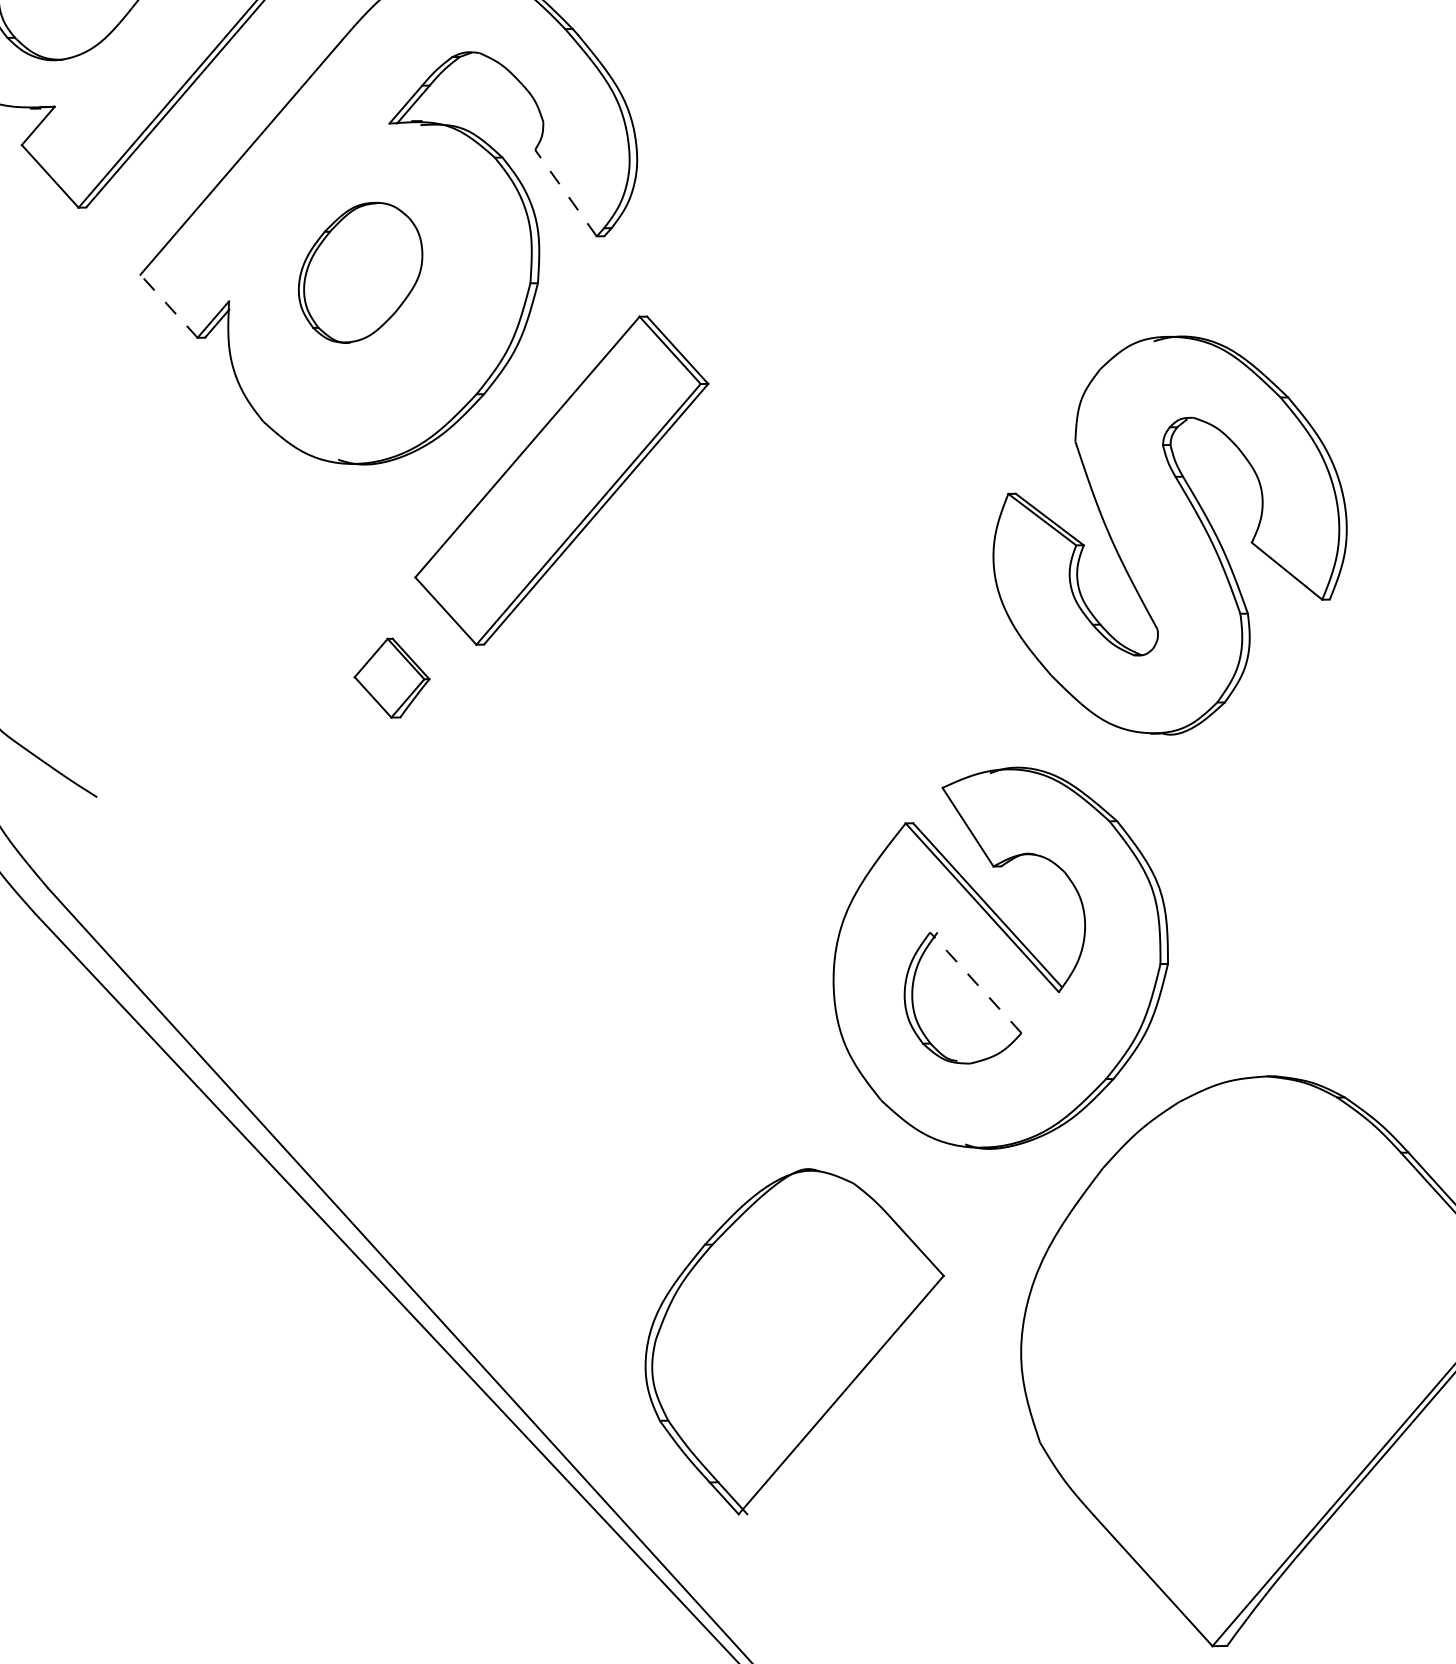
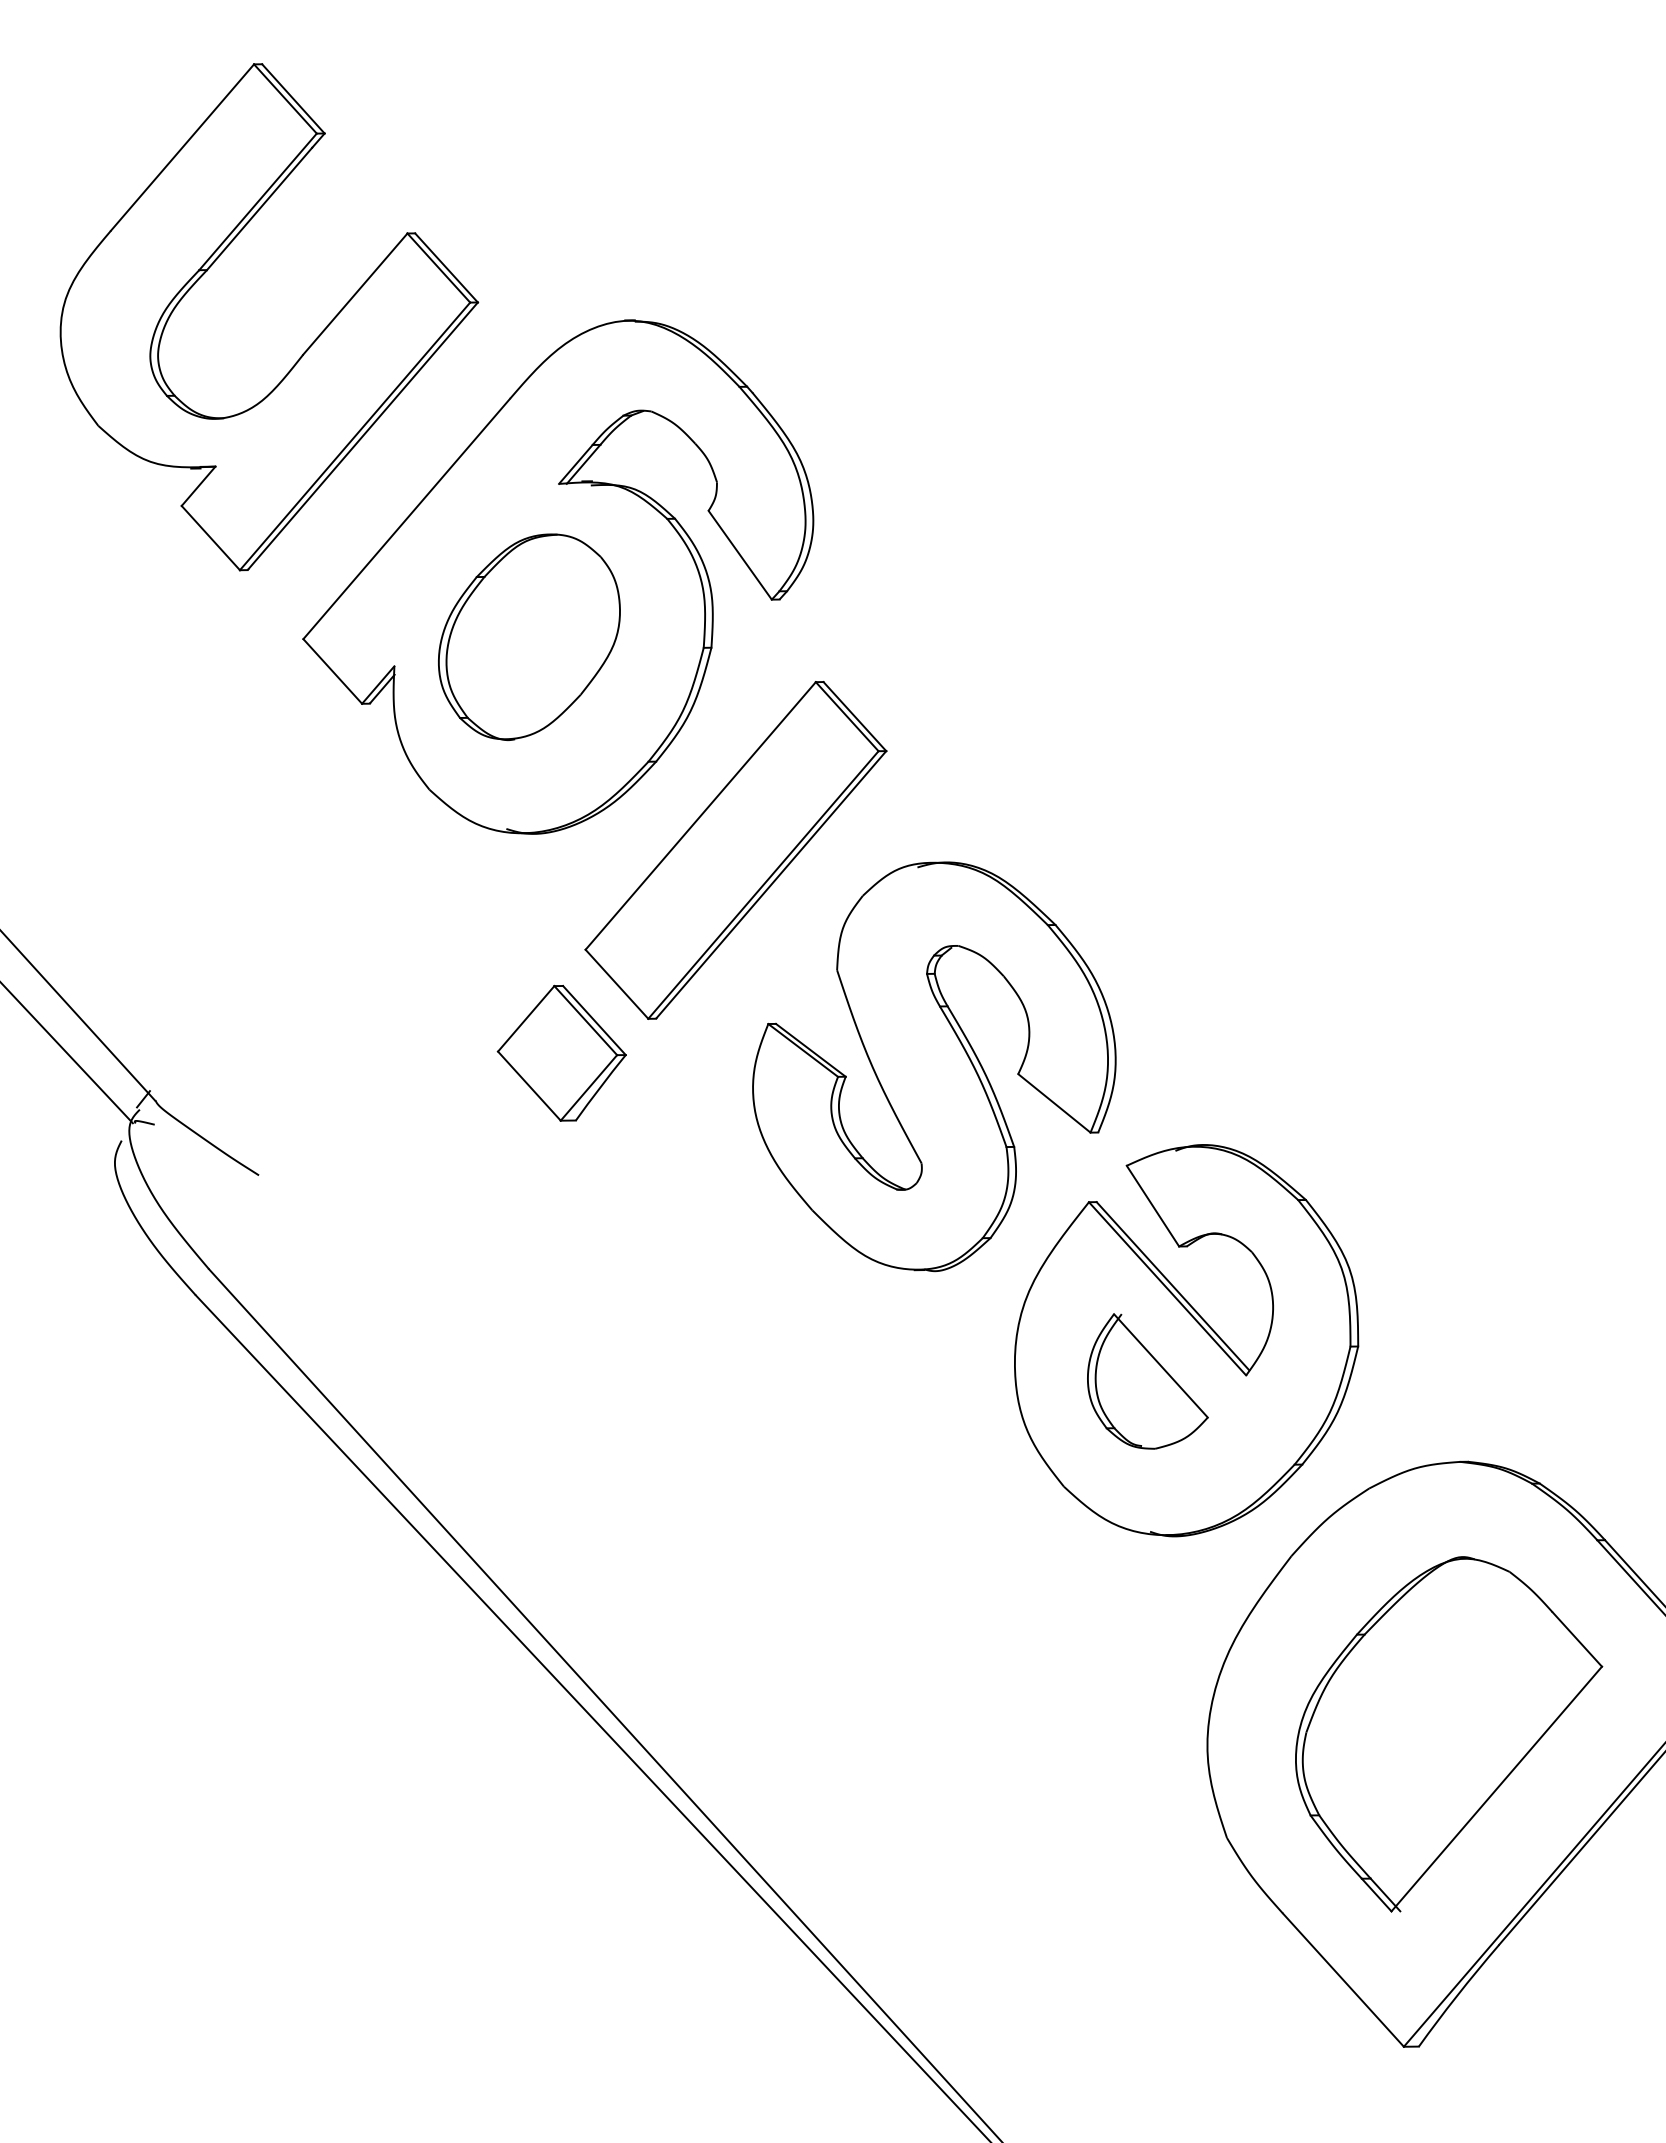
line: (565, 192) -> (739, 554), dashed -> solid
part: (360, 272) -> (529, 636), size x1.43
line: (168, 306) -> (332, 671), dashed -> solid
part: (1170, 535) -> (934, 1066), moved
part: (391, 677) -> (561, 1052), size x1.67
line: (975, 982) -> (1160, 1365), dashed -> solid
part: (795, 1341) -> (1449, 1734), moved

